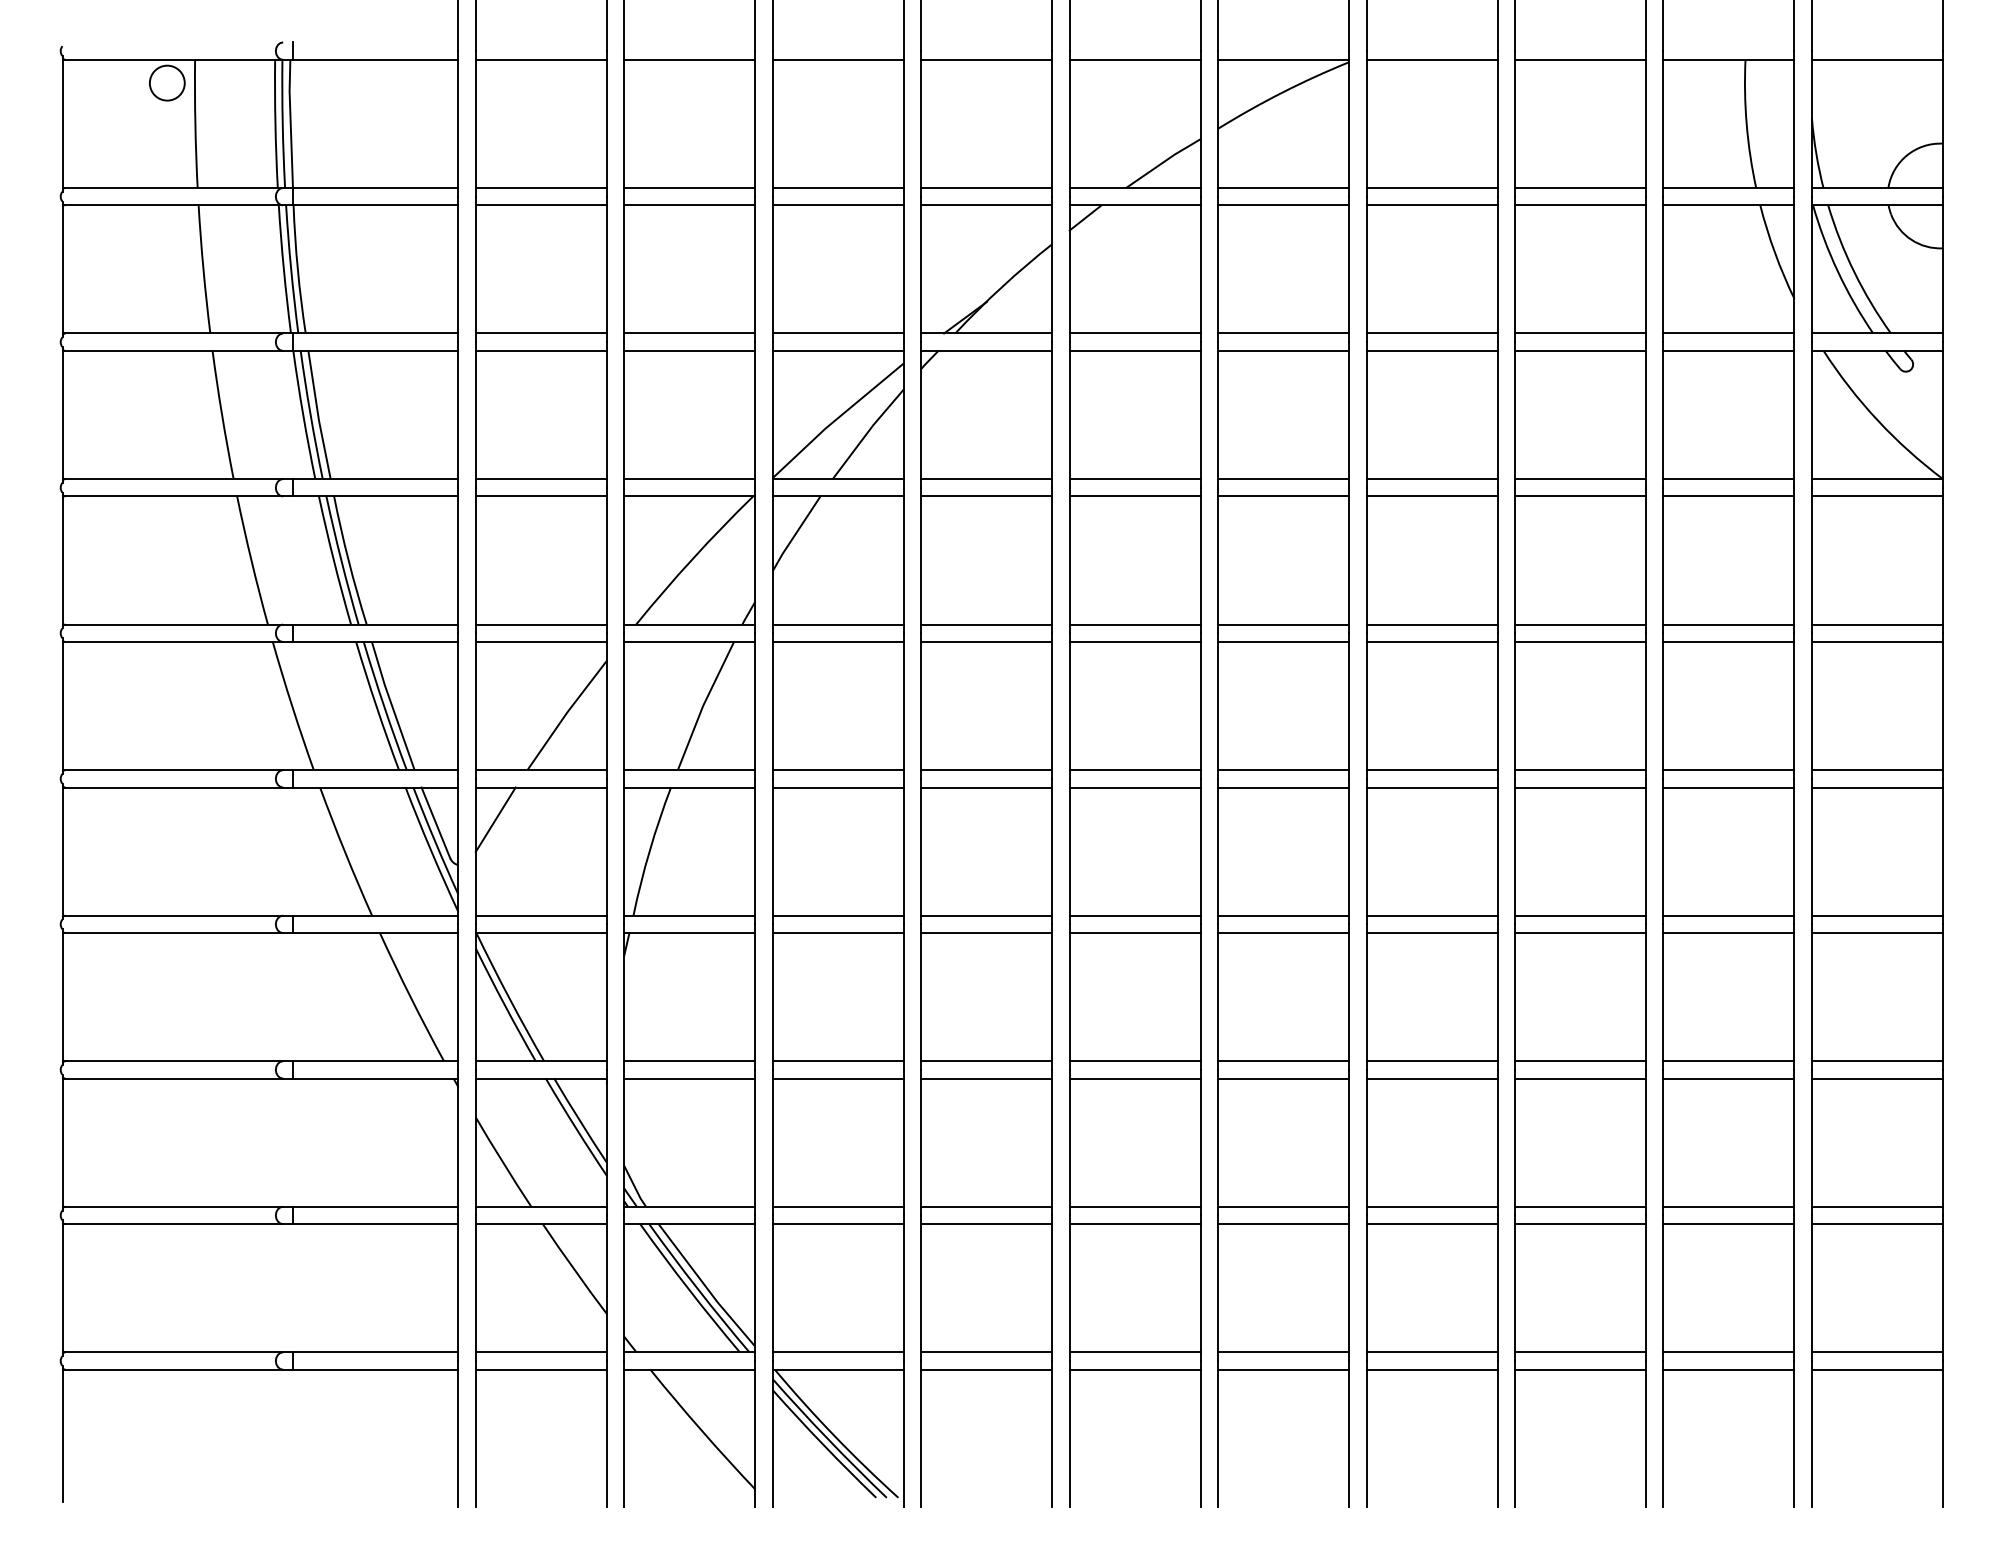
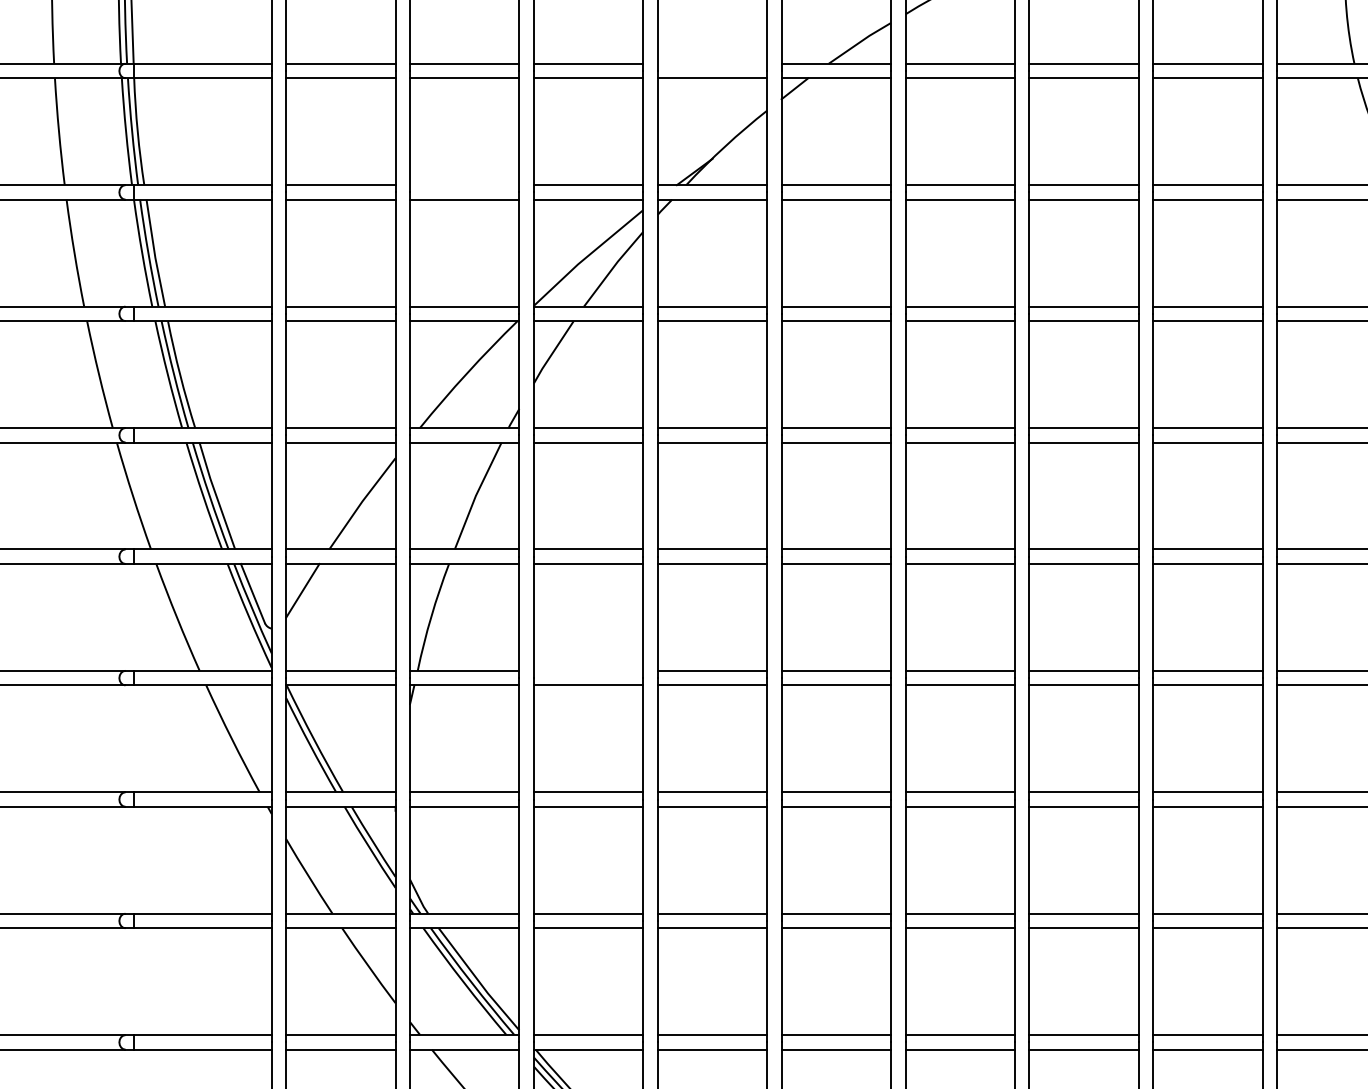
line: (986, 187) -> (712, 63), removed
line: (689, 333) -> (464, 185), removed
line: (837, 915) -> (587, 670), removed

